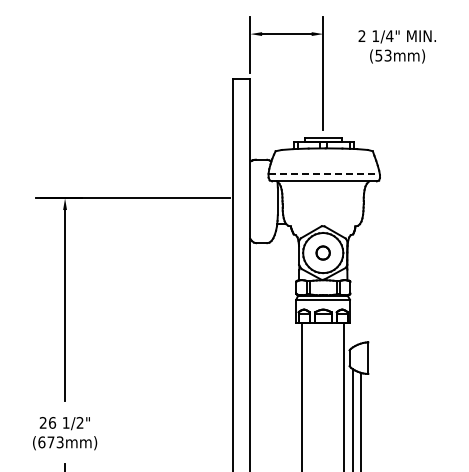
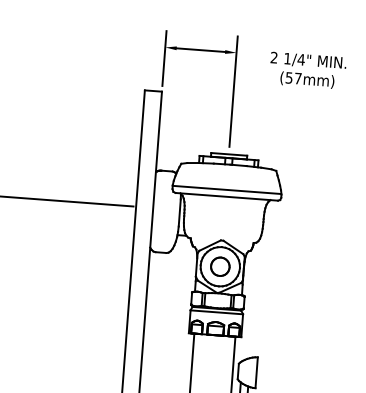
text: (387, 55) -> (297, 78), (53mm) -> (57mm)
line: (324, 174) -> (227, 190), dashed -> solid
part: (322, 252) -> (219, 266), size x1.43

